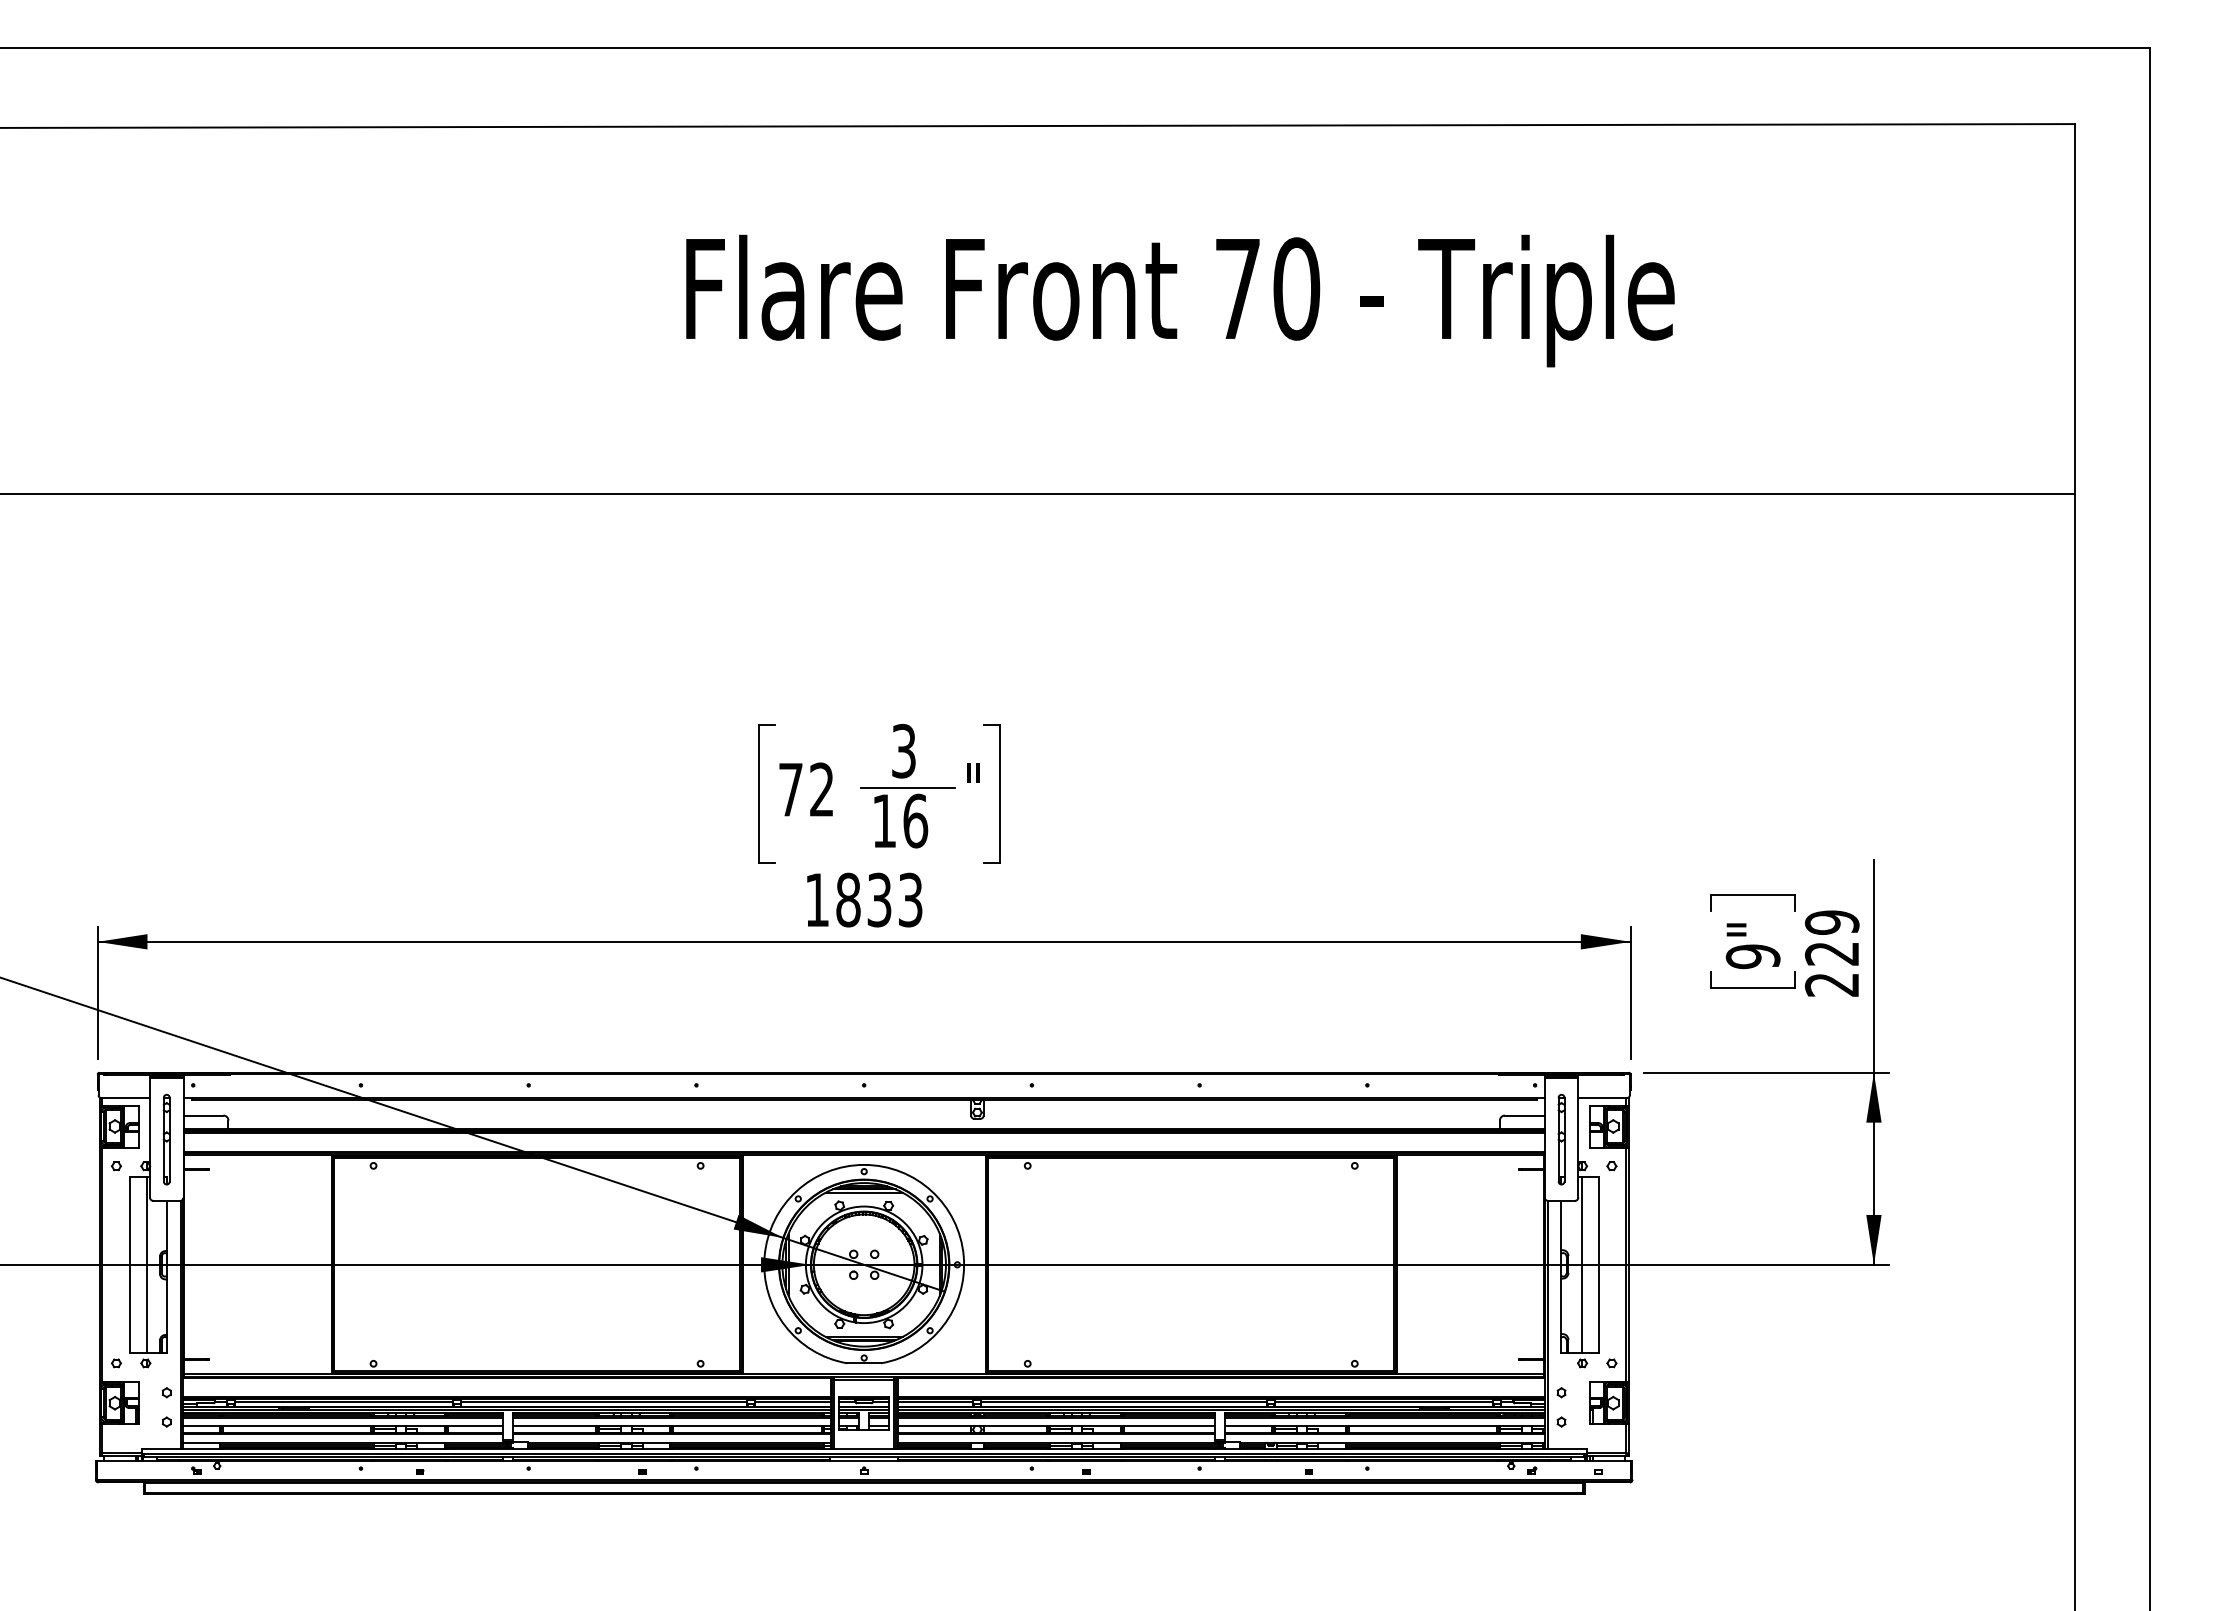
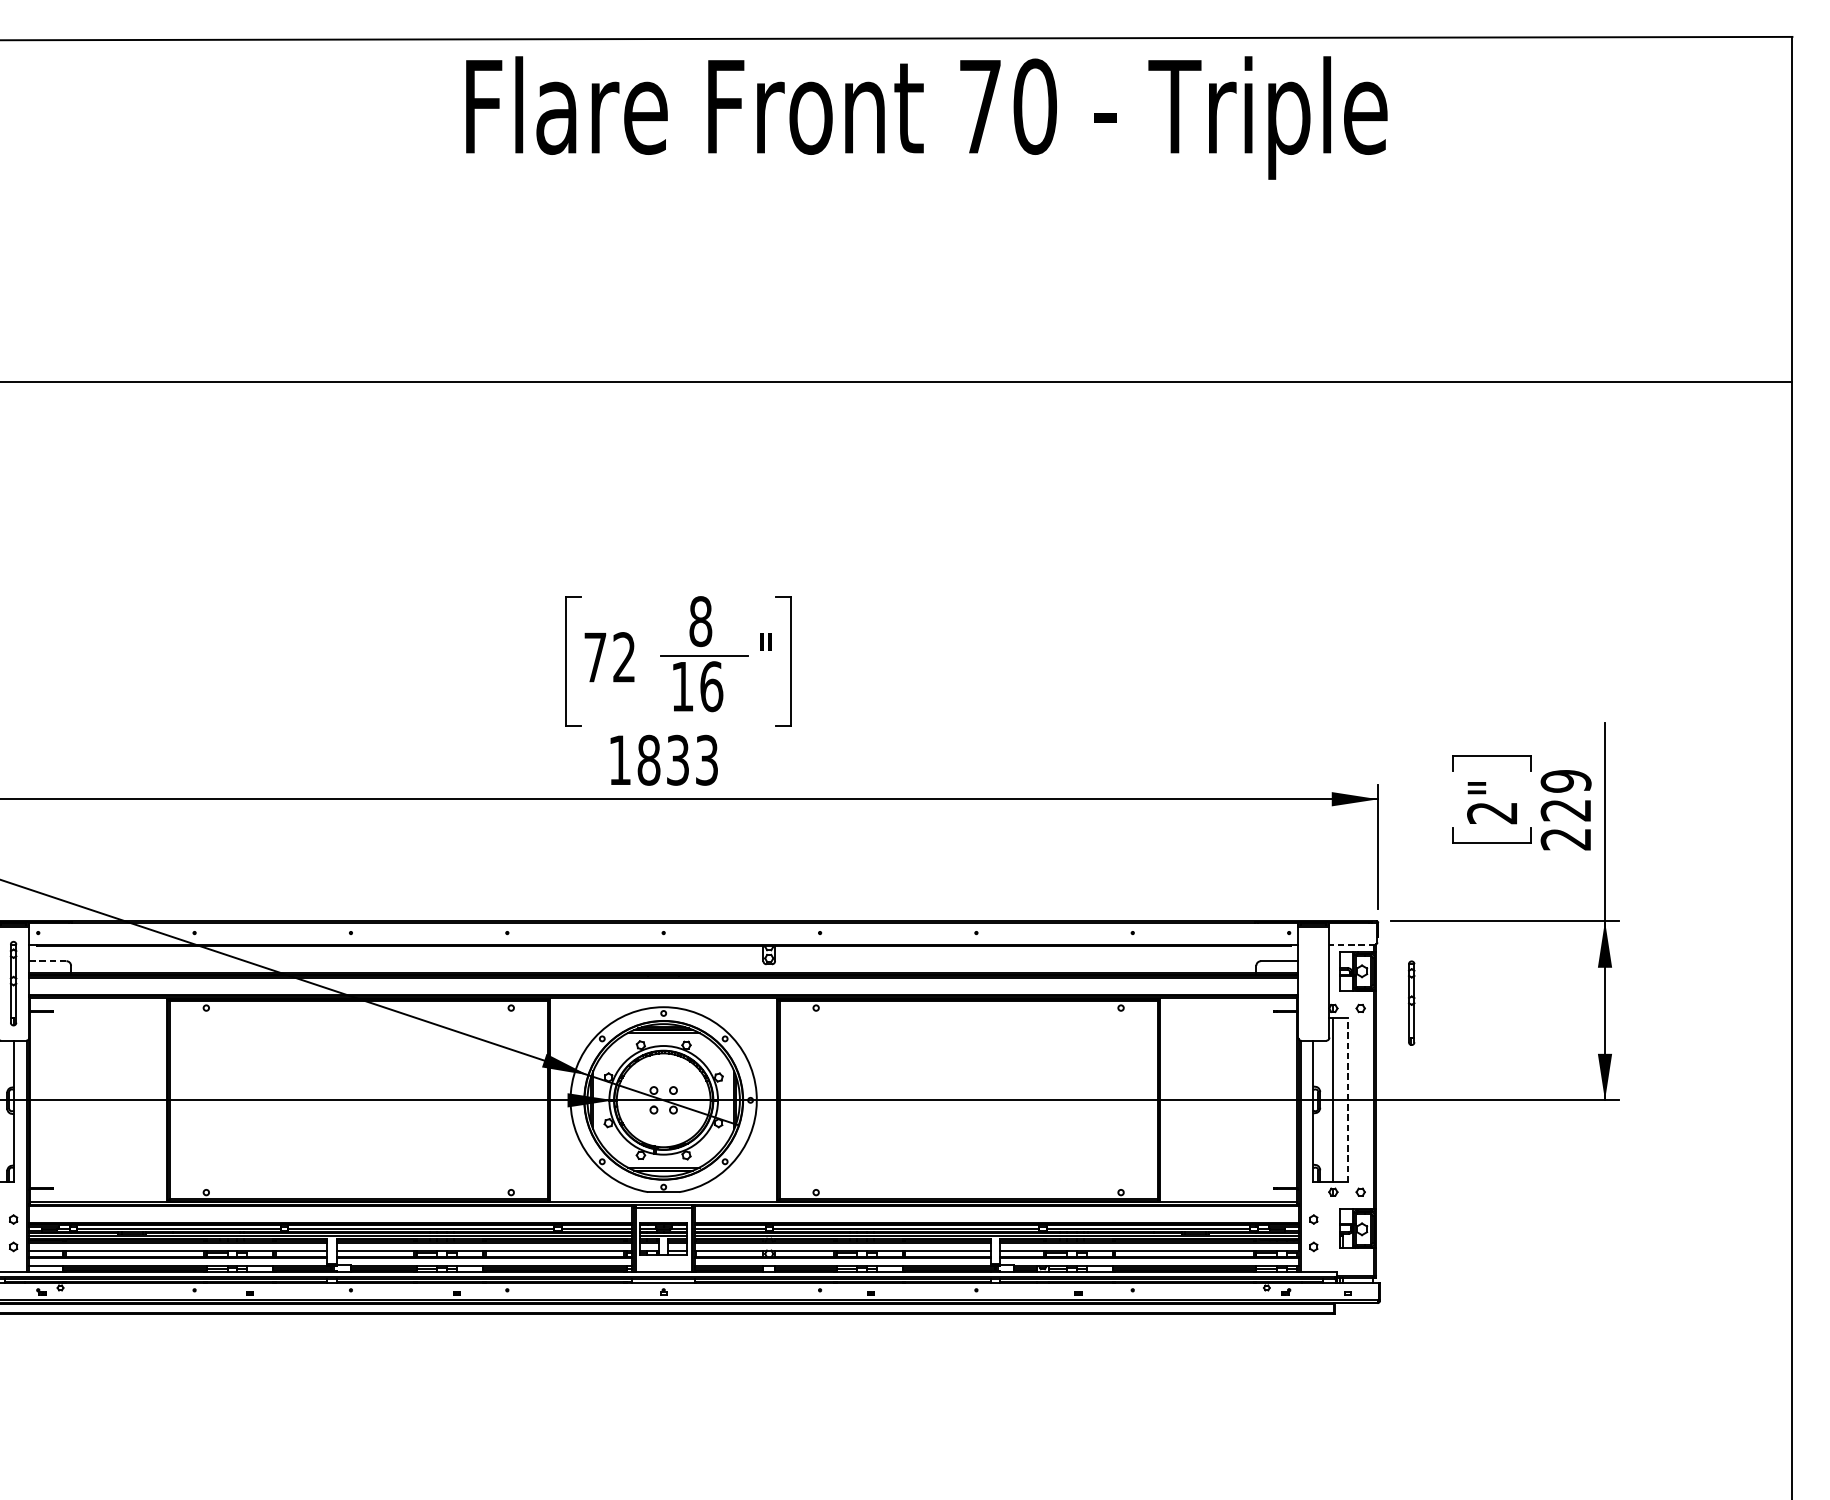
text: (1180, 300) -> (926, 117), moved
text: (903, 751) -> (700, 621), 3 -> 8
text: (1753, 956) -> (1492, 812), 9" -> 2"
line: (1602, 1097) -> (1351, 944), solid -> dashed
line: (203, 1115) -> (47, 961), solid -> dashed
part: (1561, 1139) -> (1411, 1003), moved
line: (1598, 1264) -> (1348, 1100), solid -> dashed

